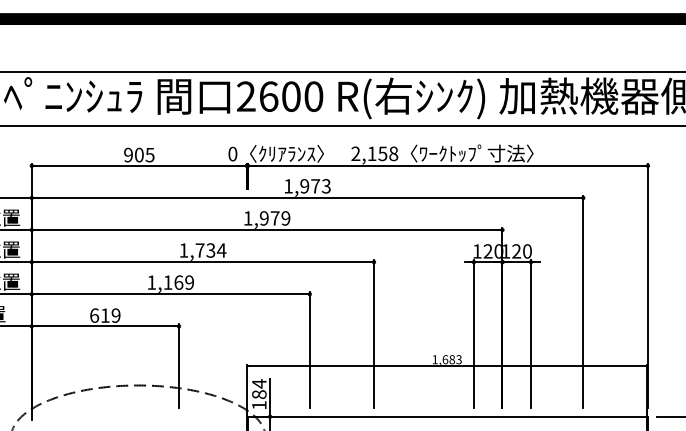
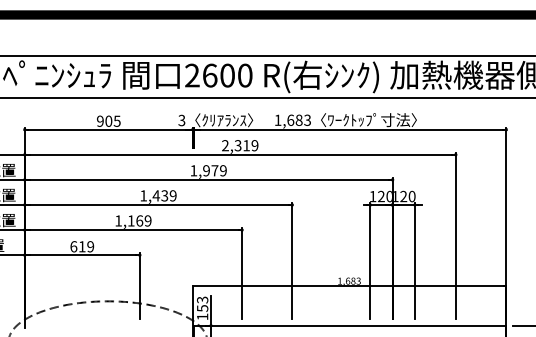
text: (232, 153) -> (181, 120), 0 -> 3
text: (374, 153) -> (292, 120), 2,158 -> 1,683
text: (307, 186) -> (240, 145), 1,973 -> 2,319
text: (210, 250) -> (164, 195), 1,734 -> 1,439
text: (259, 389) -> (202, 304), 184 -> 153

